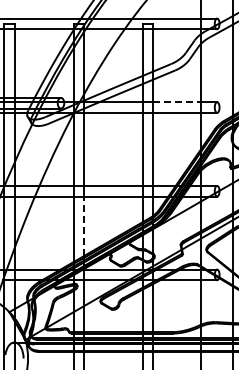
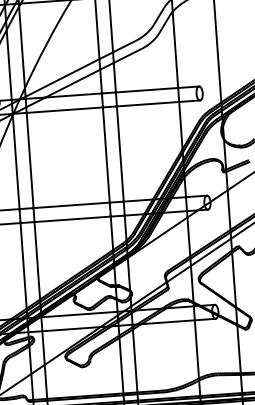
line: (177, 102) -> (147, 90), dashed -> solid
line: (84, 226) -> (37, 261), dashed -> solid

